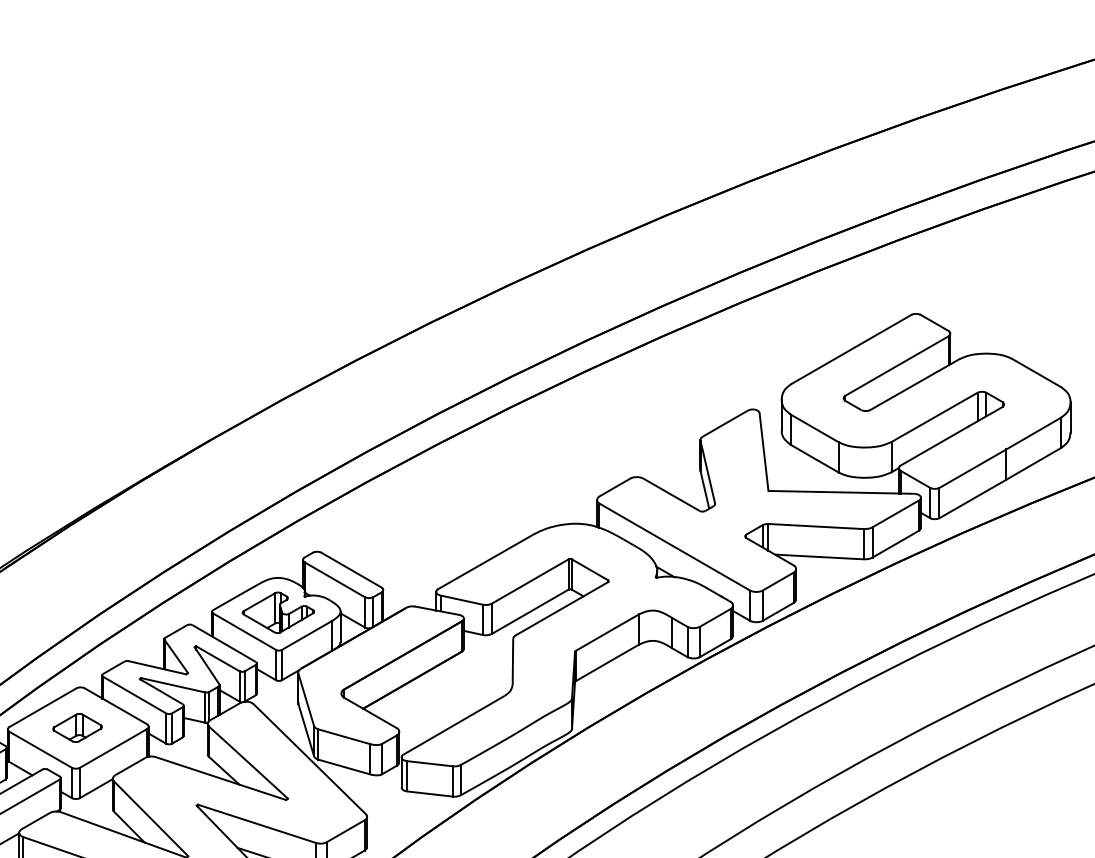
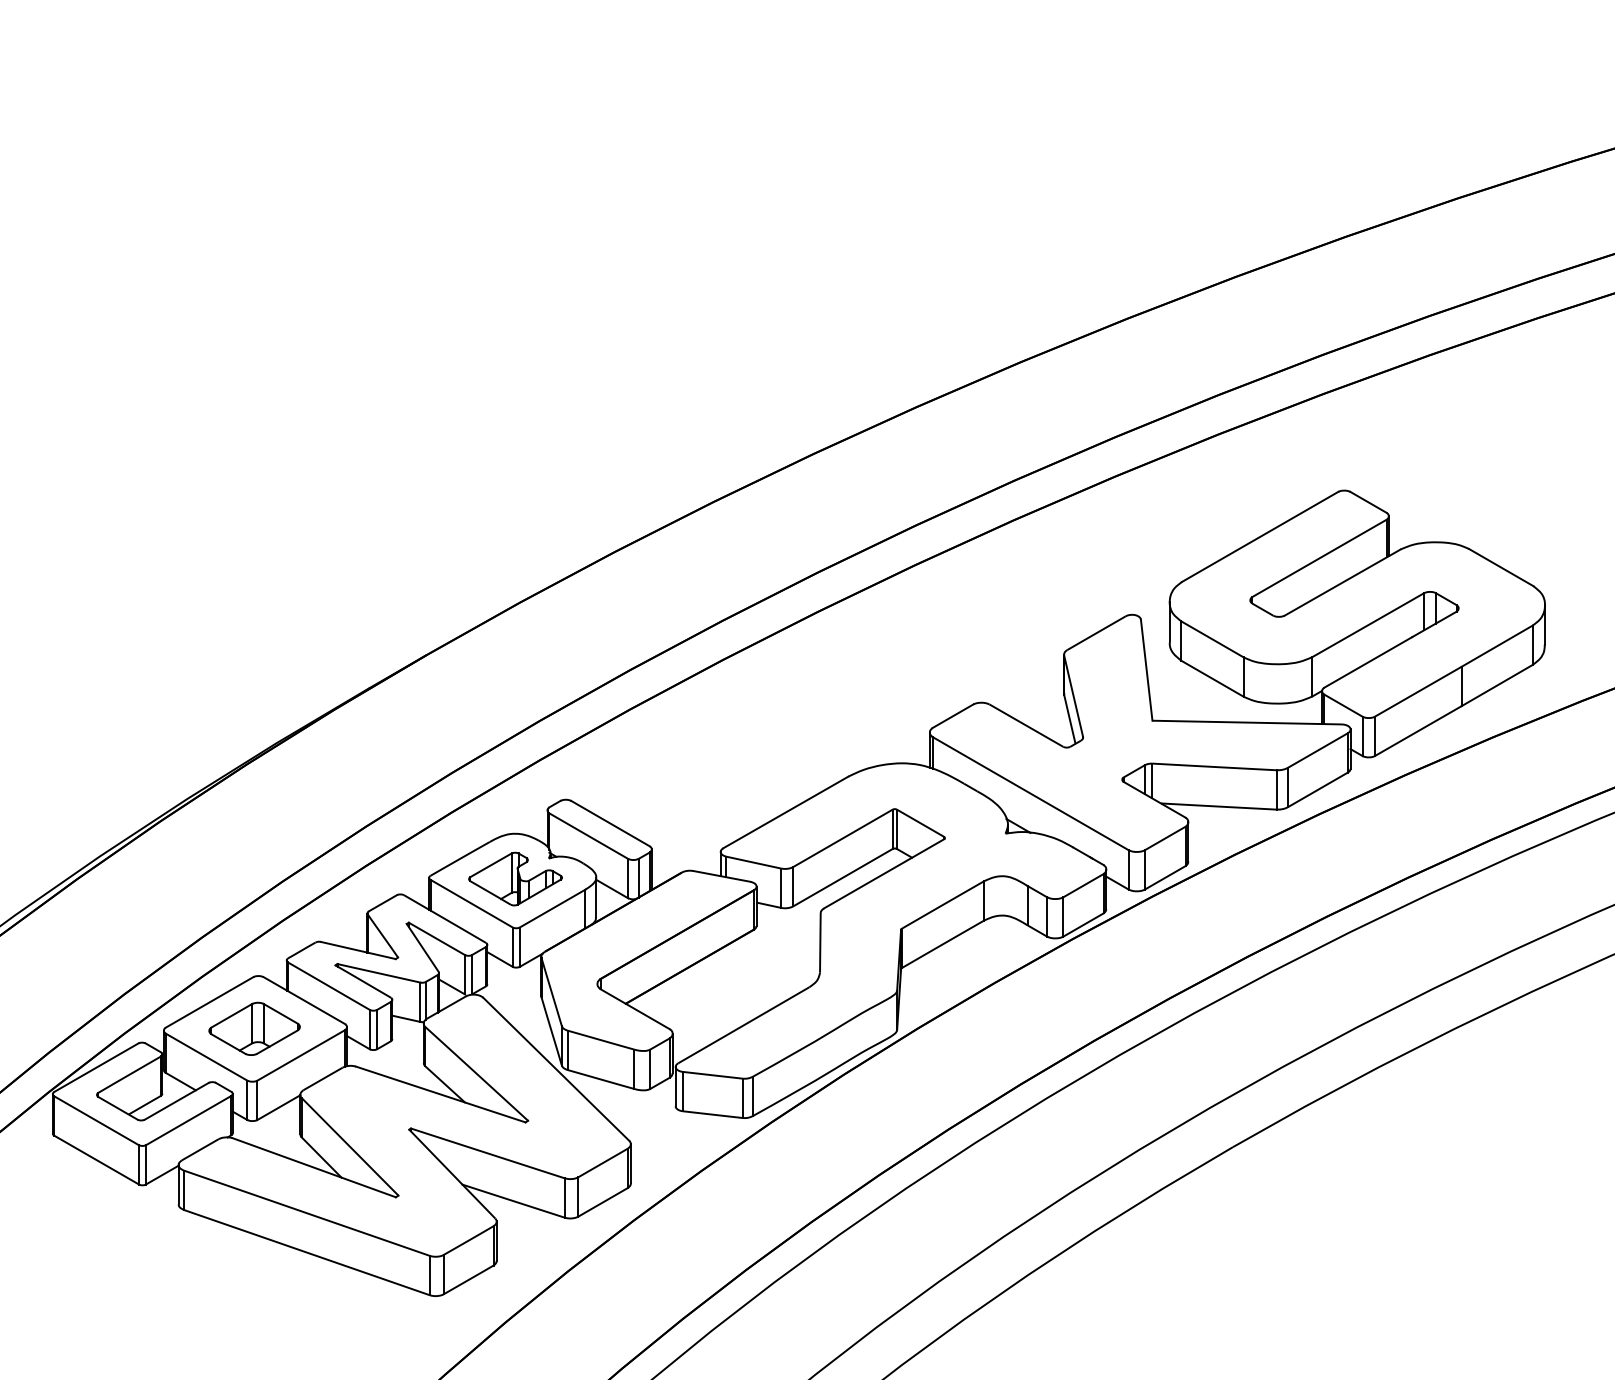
part: (77, 727) -> (254, 1028), size x1.43

